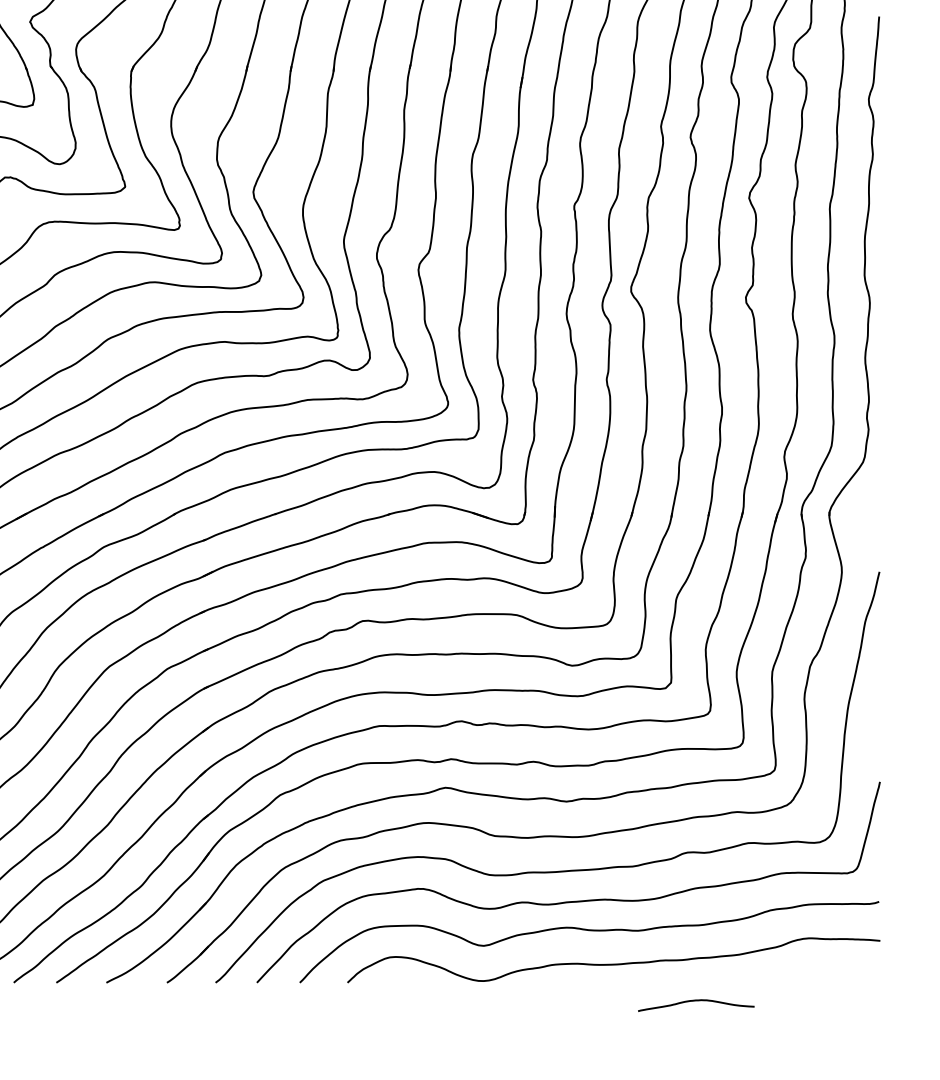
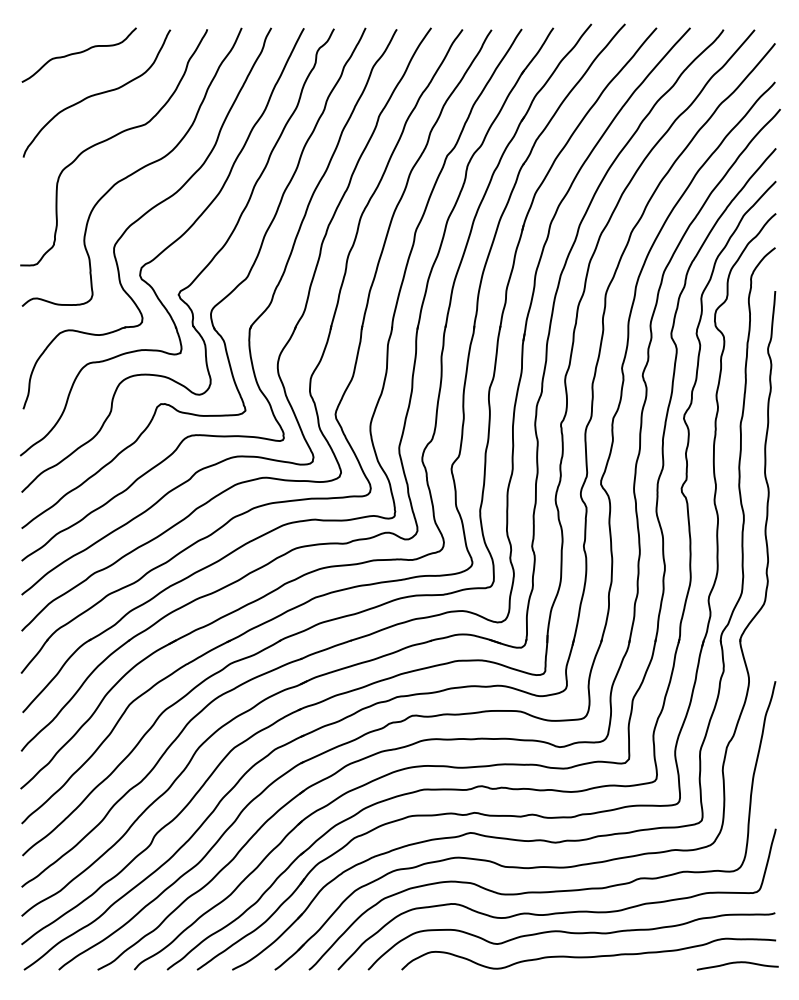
curve: (695, 1002) -> (737, 963), moved

